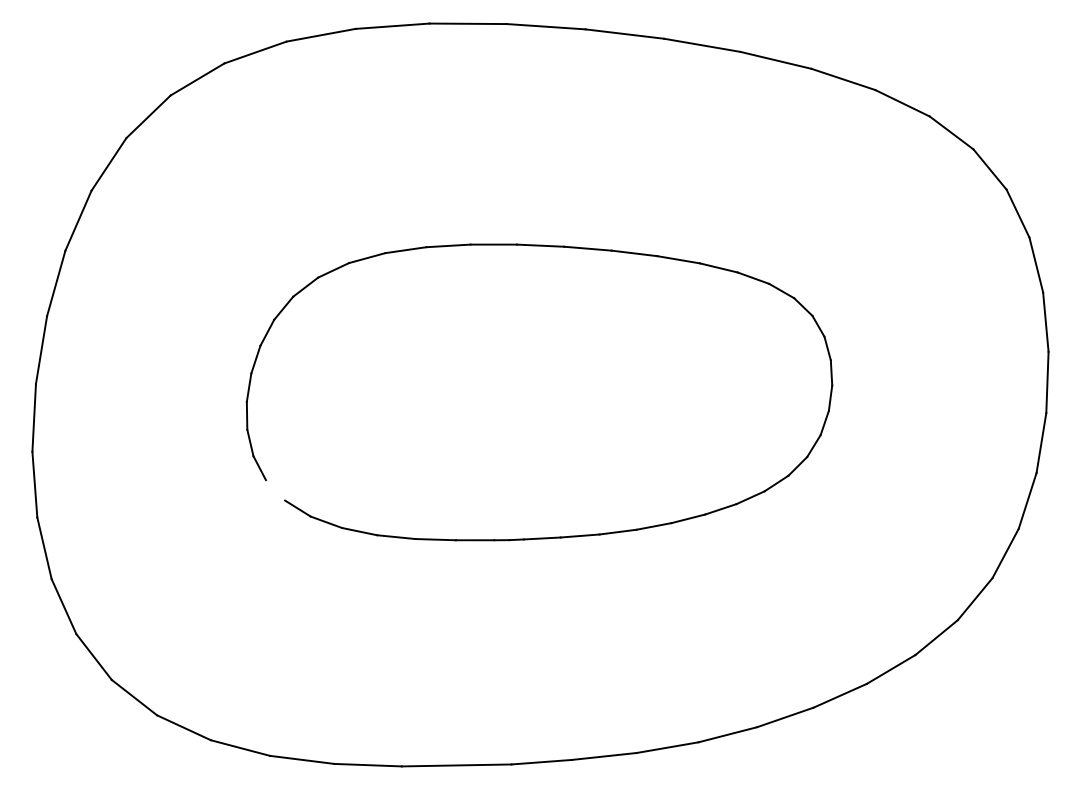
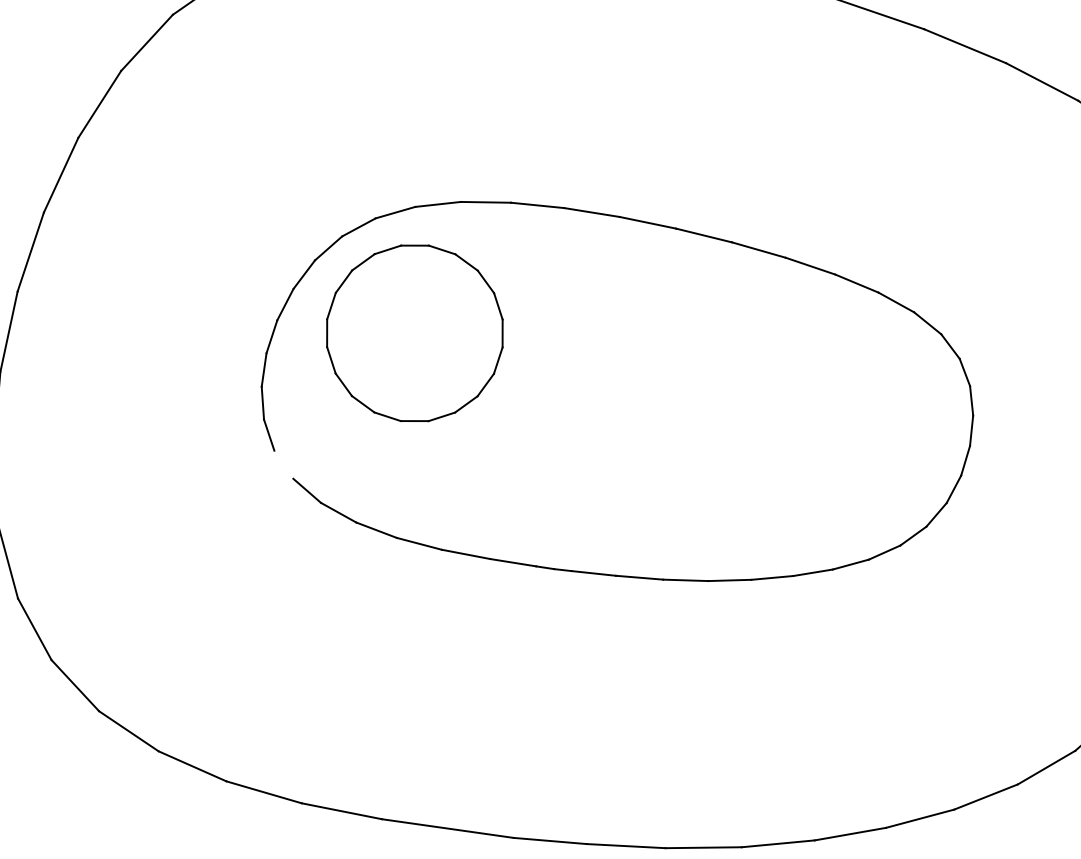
part: (364, 365) -> (414, 332), added

